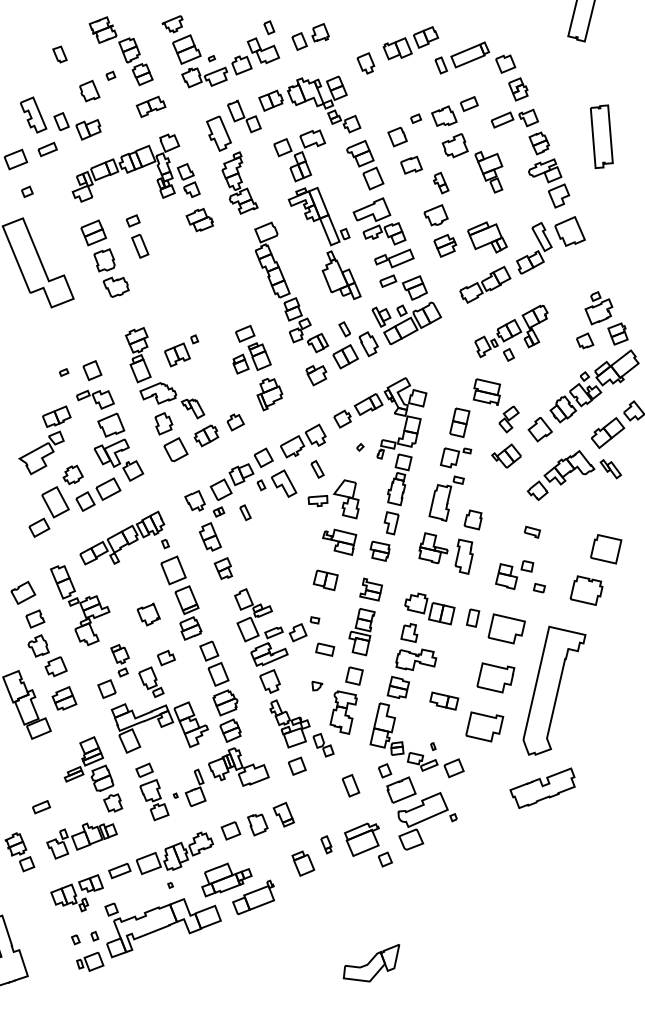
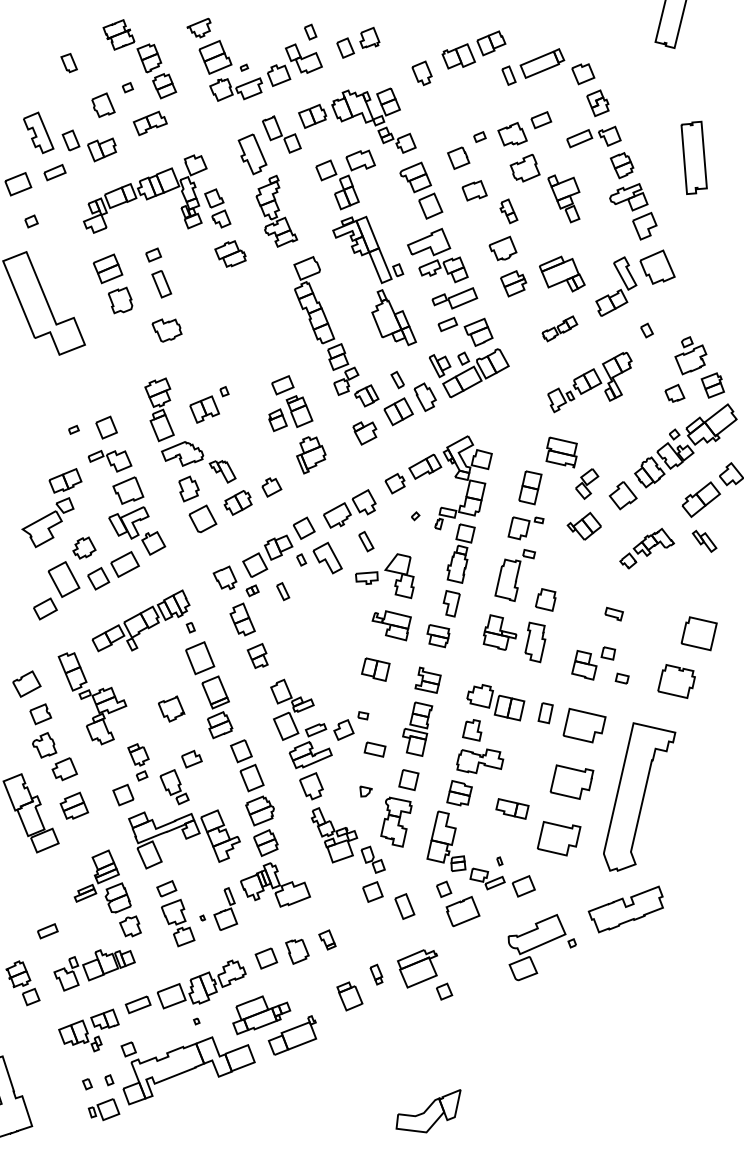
part: (150, 106) -> (149, 123), moved
part: (485, 284) -> (559, 328), size x0.6
part: (115, 287) -> (166, 330), moved
part: (508, 354) -> (646, 330), moved
part: (560, 475) -> (646, 548), size x0.7
part: (296, 765) -> (372, 891), moved
part: (283, 814) -> (327, 939), size x0.7
part: (426, 821) -> (541, 947), moved

